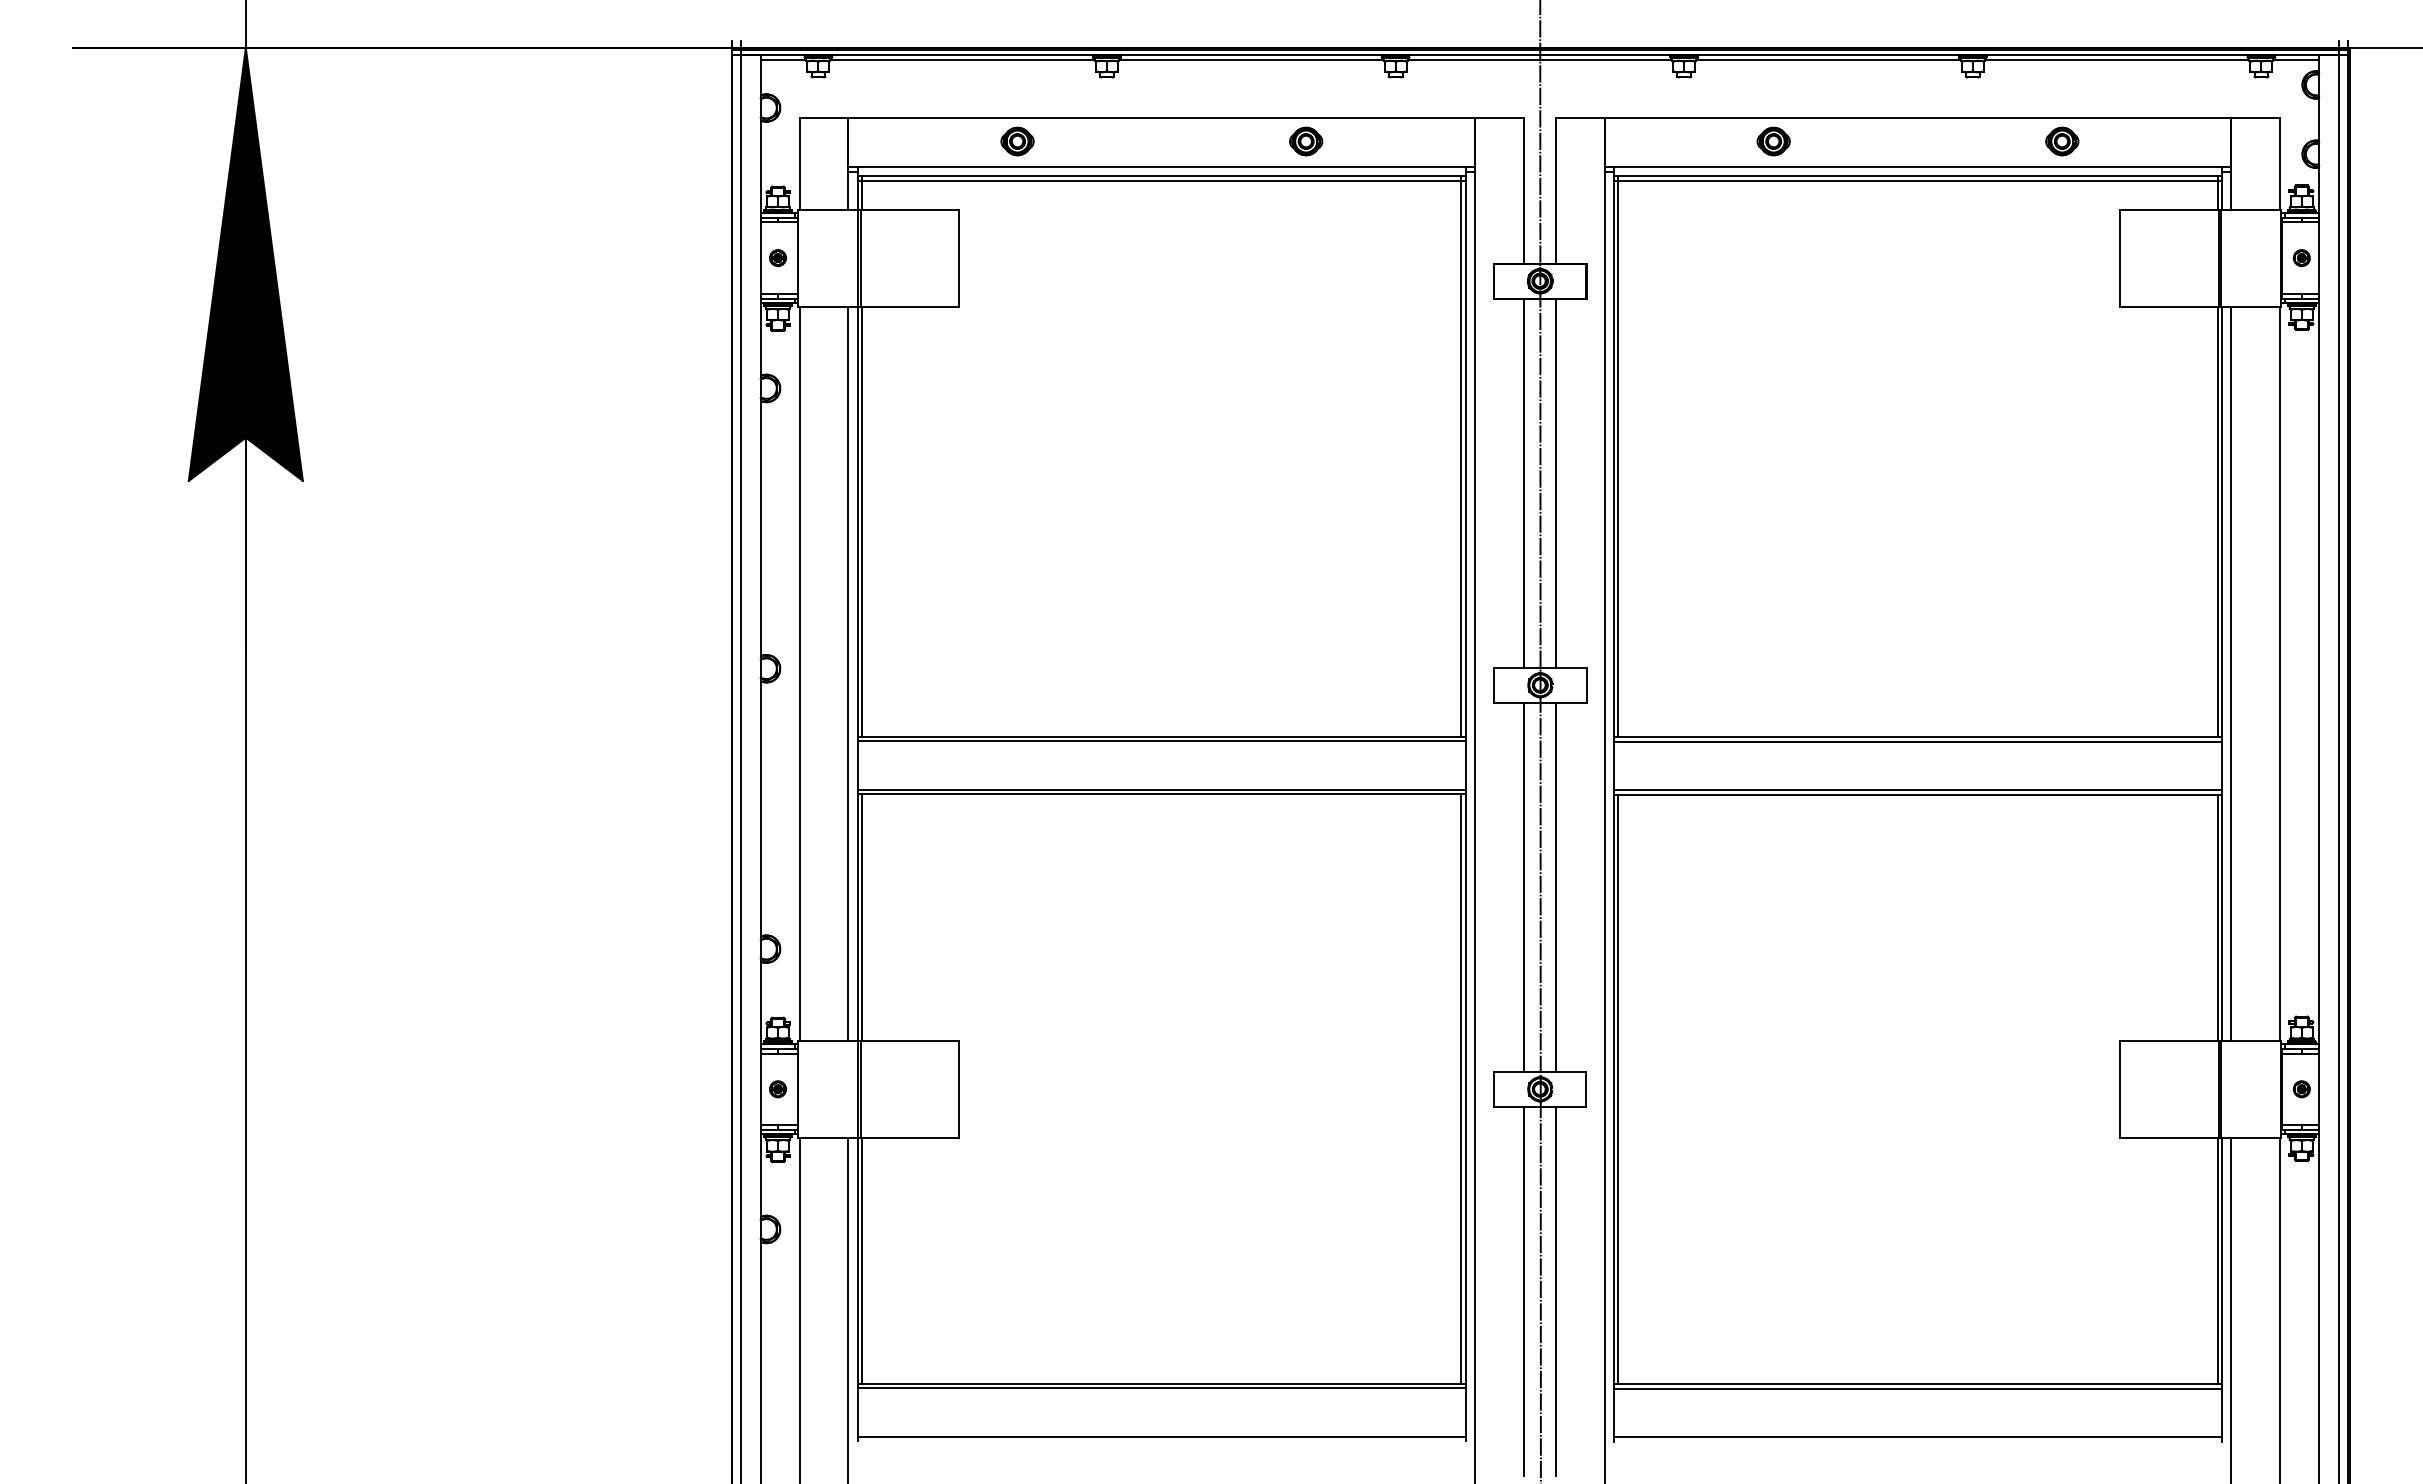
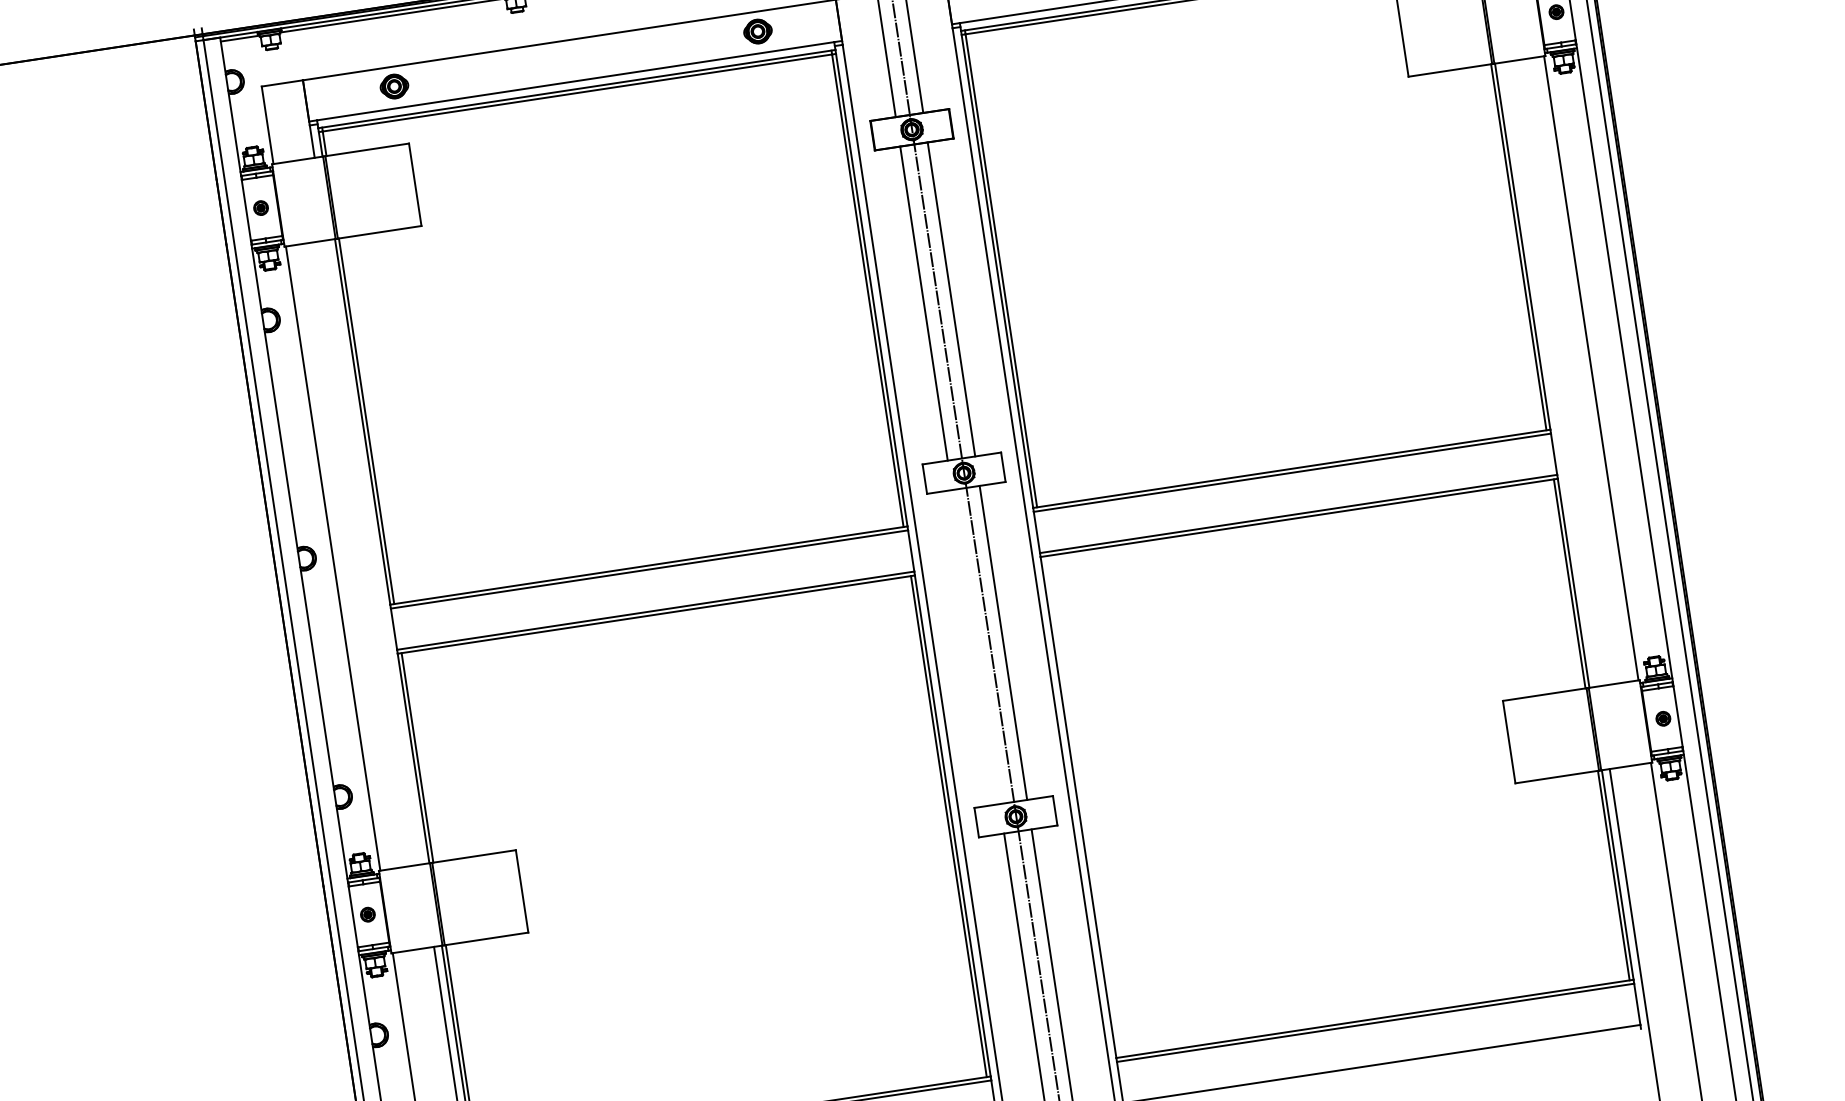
part: (1017, 141) -> (394, 86), moved
part: (1306, 141) -> (758, 31), moved
line: (848, 673) -> (374, 552), removed
line: (2231, 673) -> (1550, 374), removed
line: (1523, 886) -> (975, 646), removed
line: (1618, 1089) -> (1082, 806), removed

